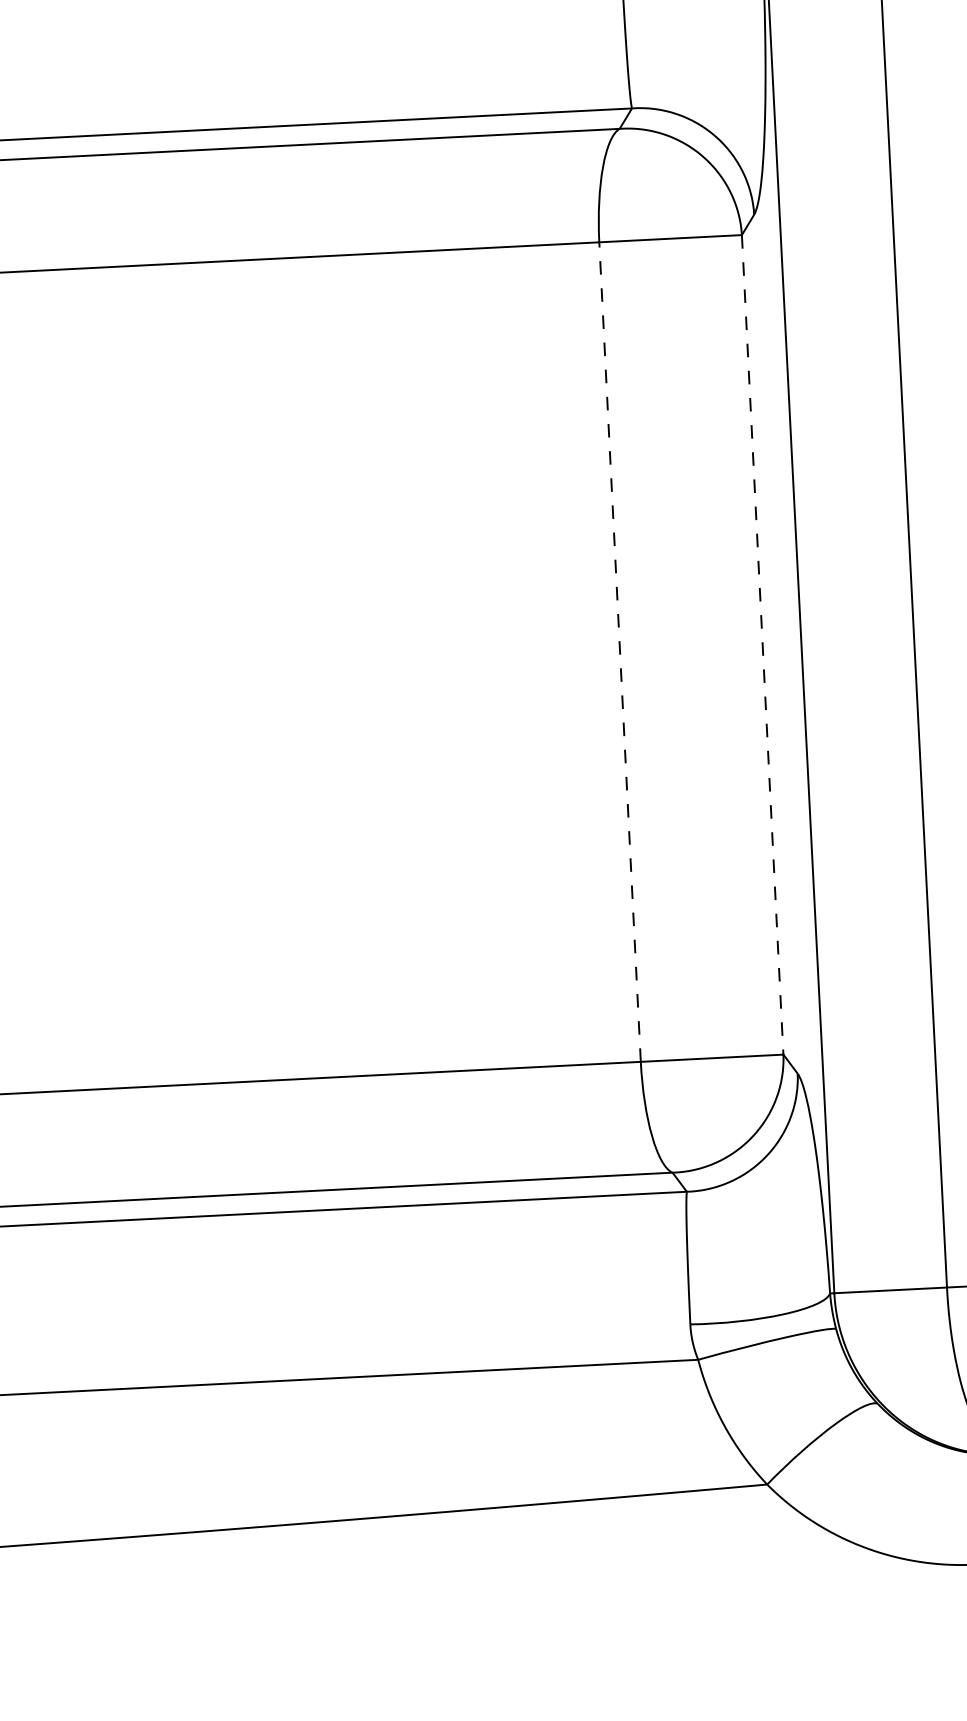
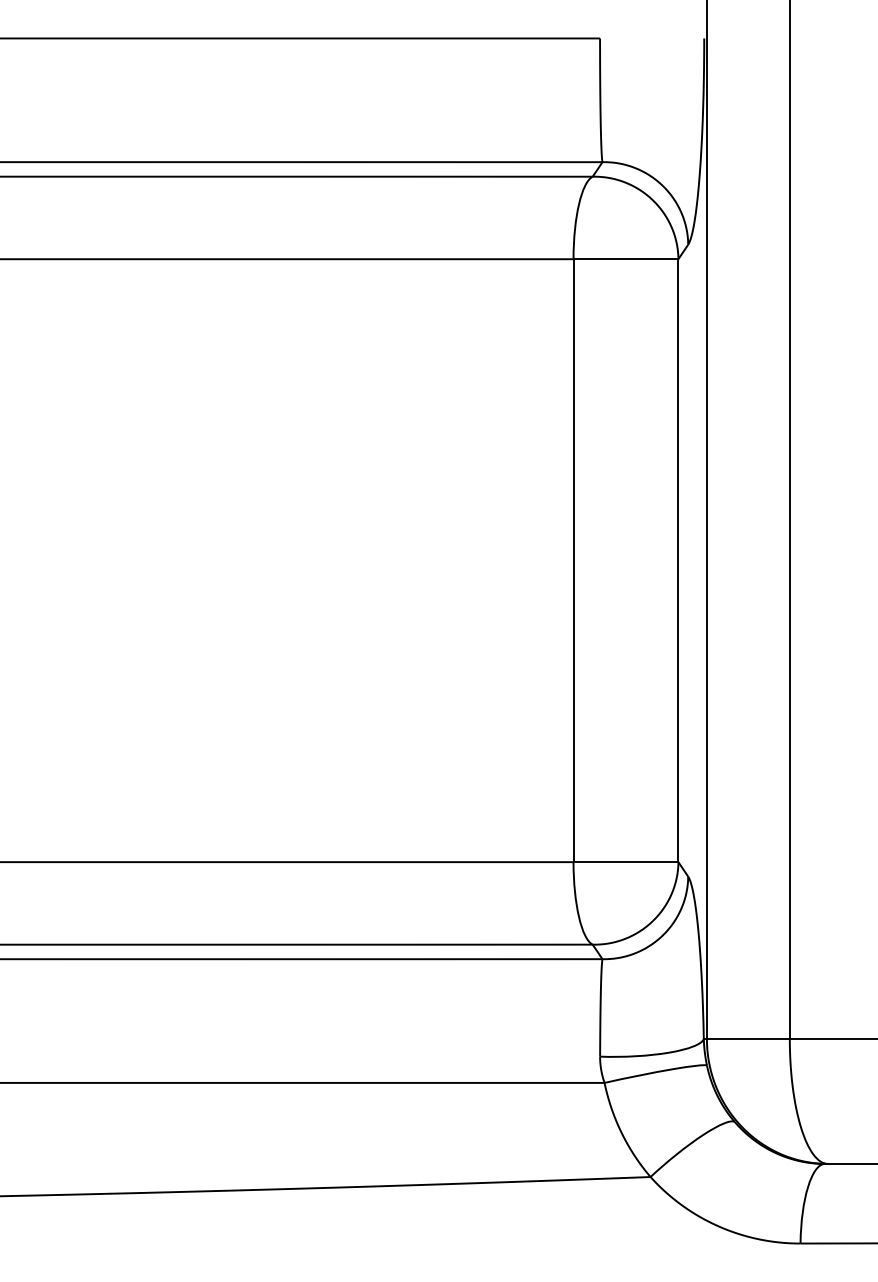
line: (762, 645) -> (678, 561), dashed -> solid
line: (620, 651) -> (573, 560), dashed -> solid

